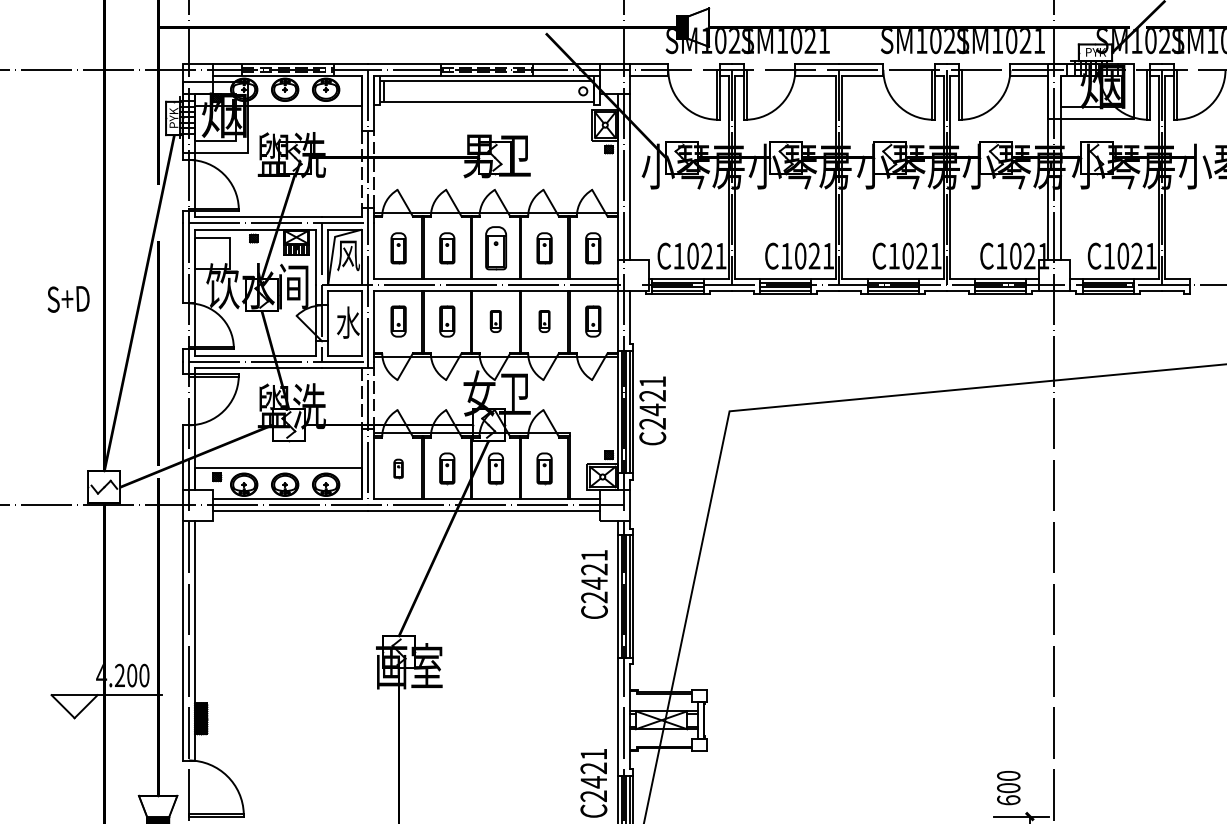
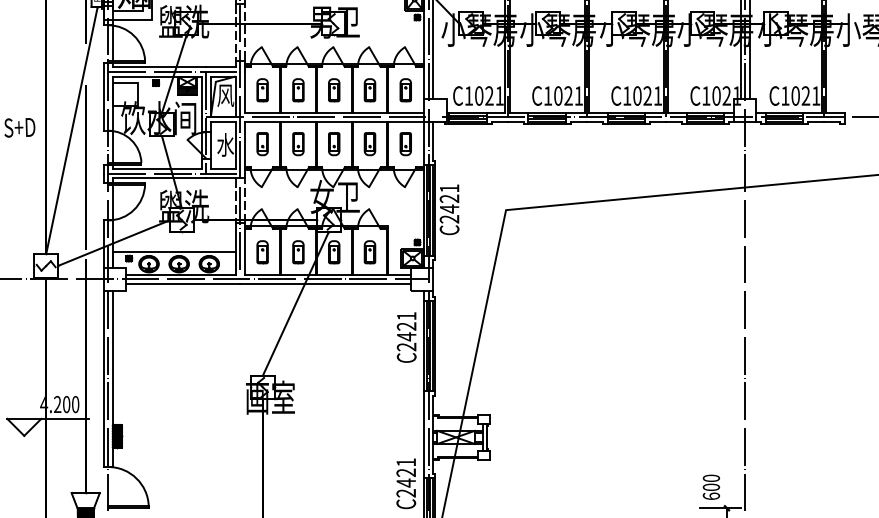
part: (495, 248) -> (333, 90), size x0.71
part: (495, 321) -> (333, 144), size x1.43
part: (544, 321) -> (369, 144), size x1.43
part: (398, 468) -> (262, 252), size x1.67

